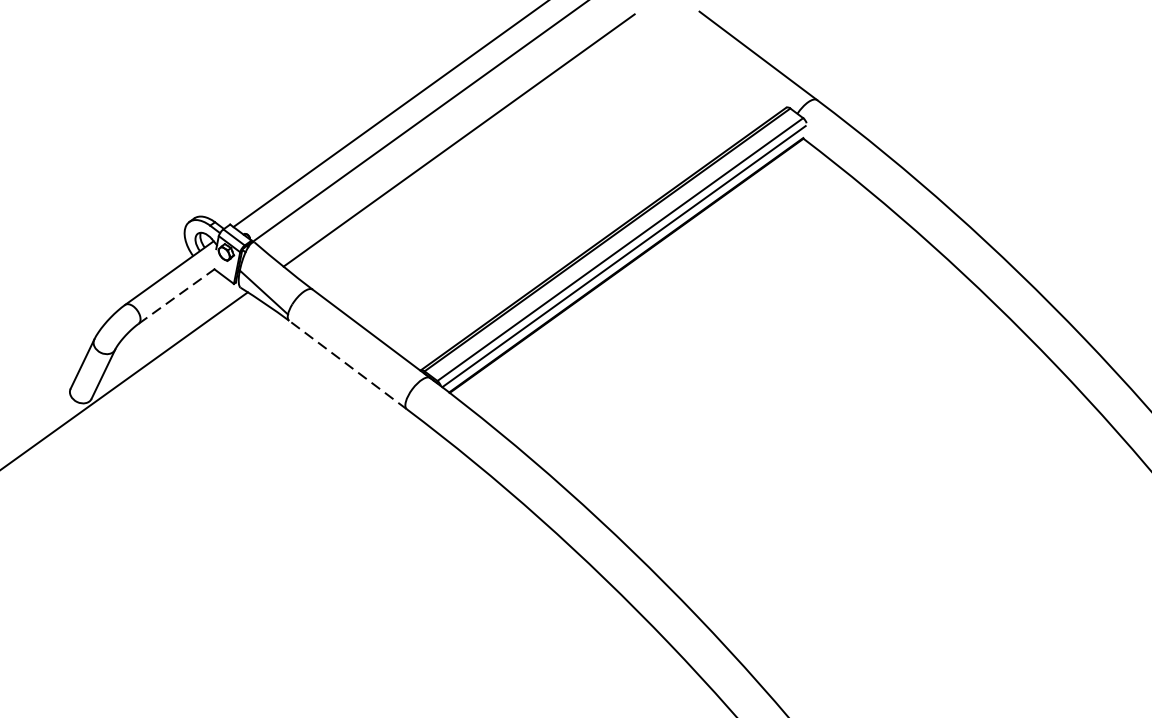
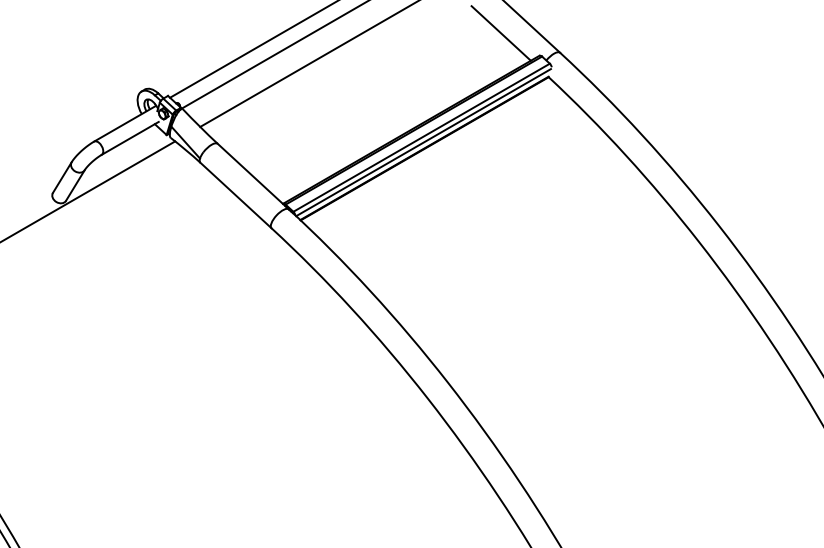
line: (723, 79) -> (500, 33), added
line: (179, 294) -> (130, 138), dashed -> solid
line: (347, 365) -> (235, 195), dashed -> solid

